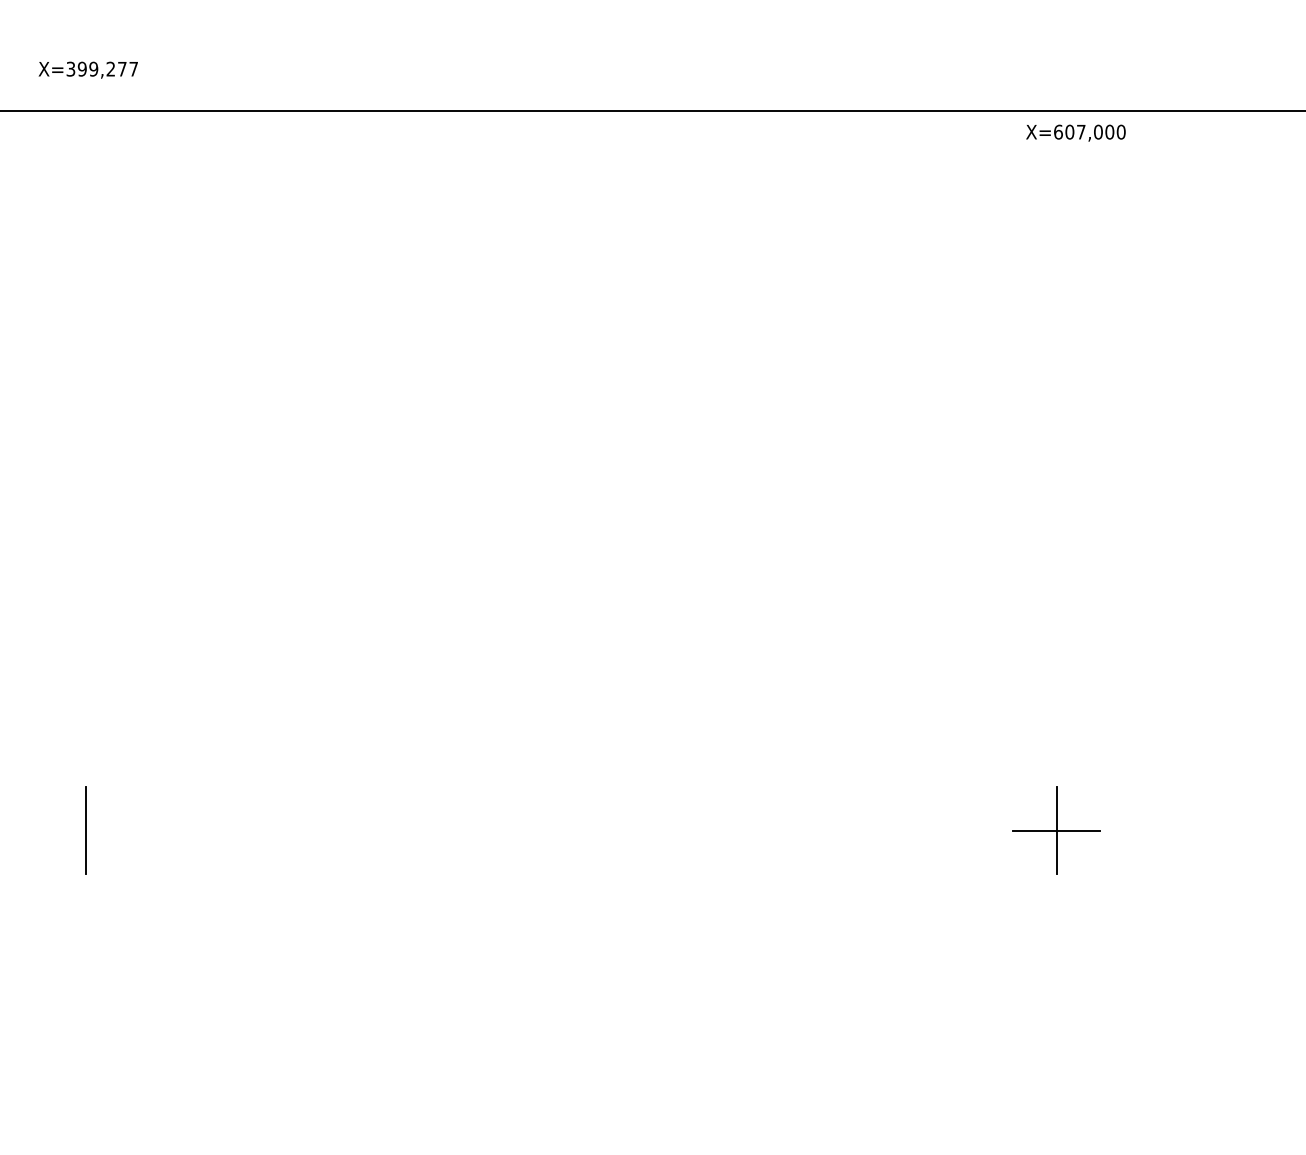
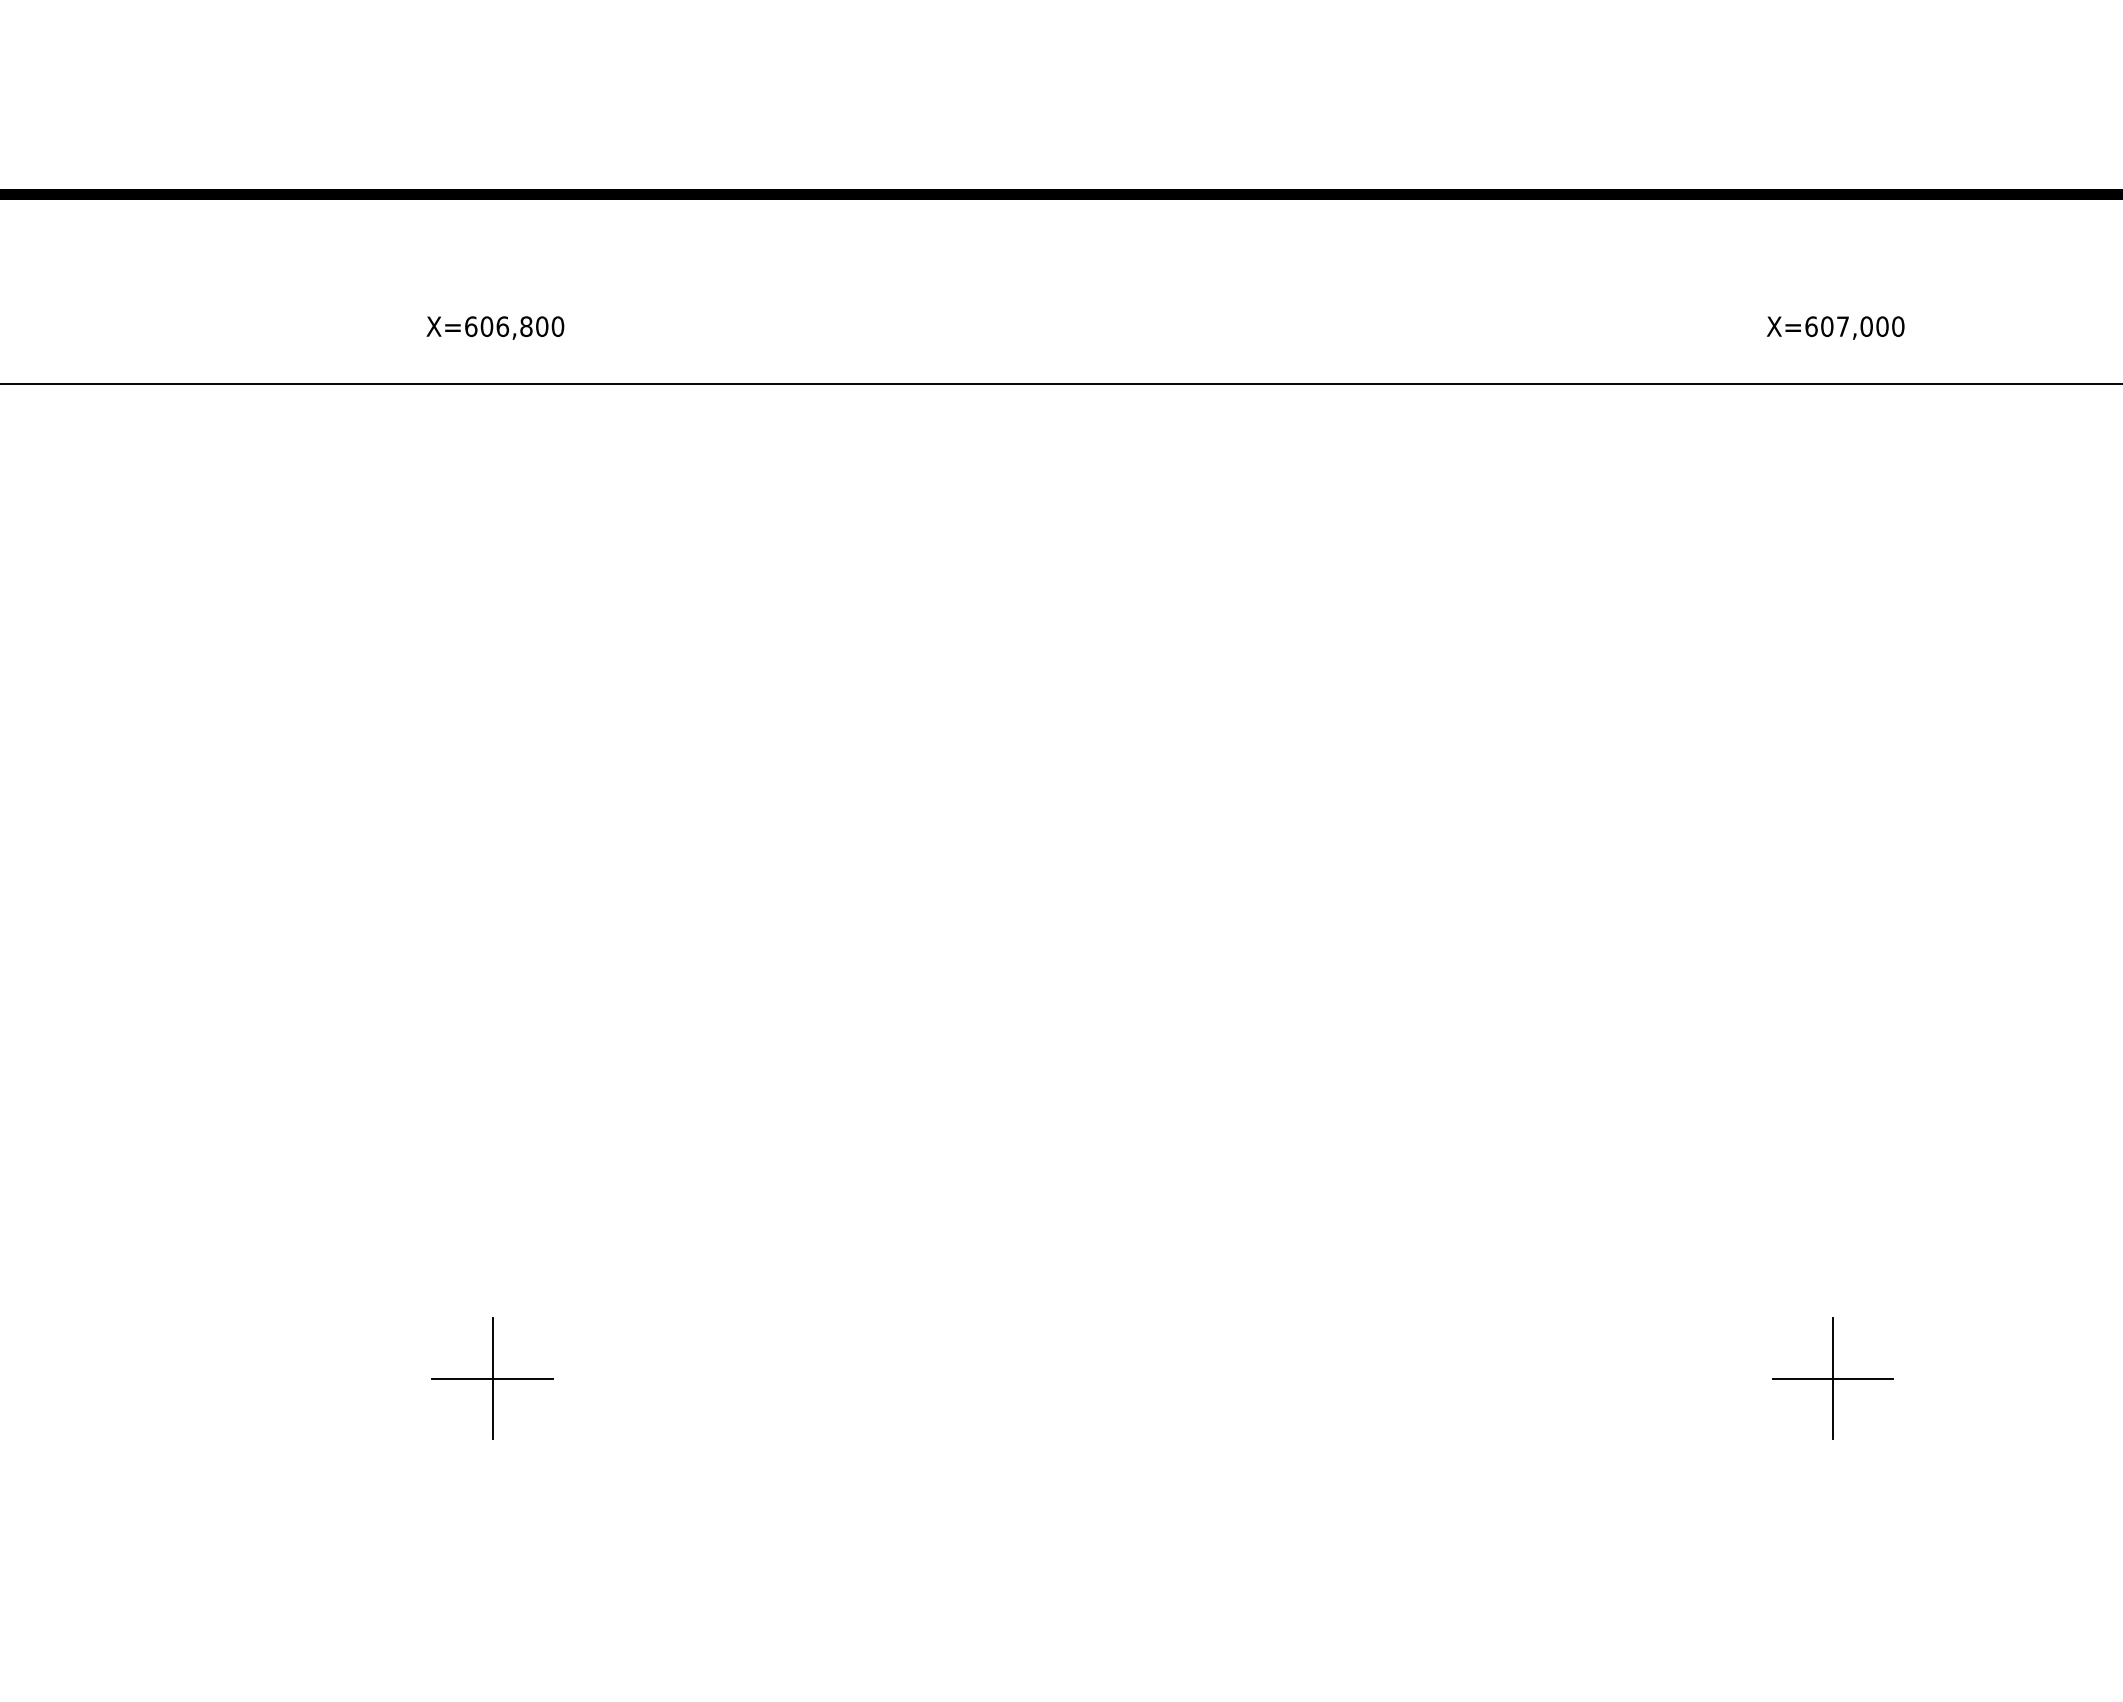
text: (102, 69) -> (514, 326), X=399,277 -> X=606,800
text: (1075, 132) -> (1835, 327), moved
line: (86, 830) -> (492, 1378), added

